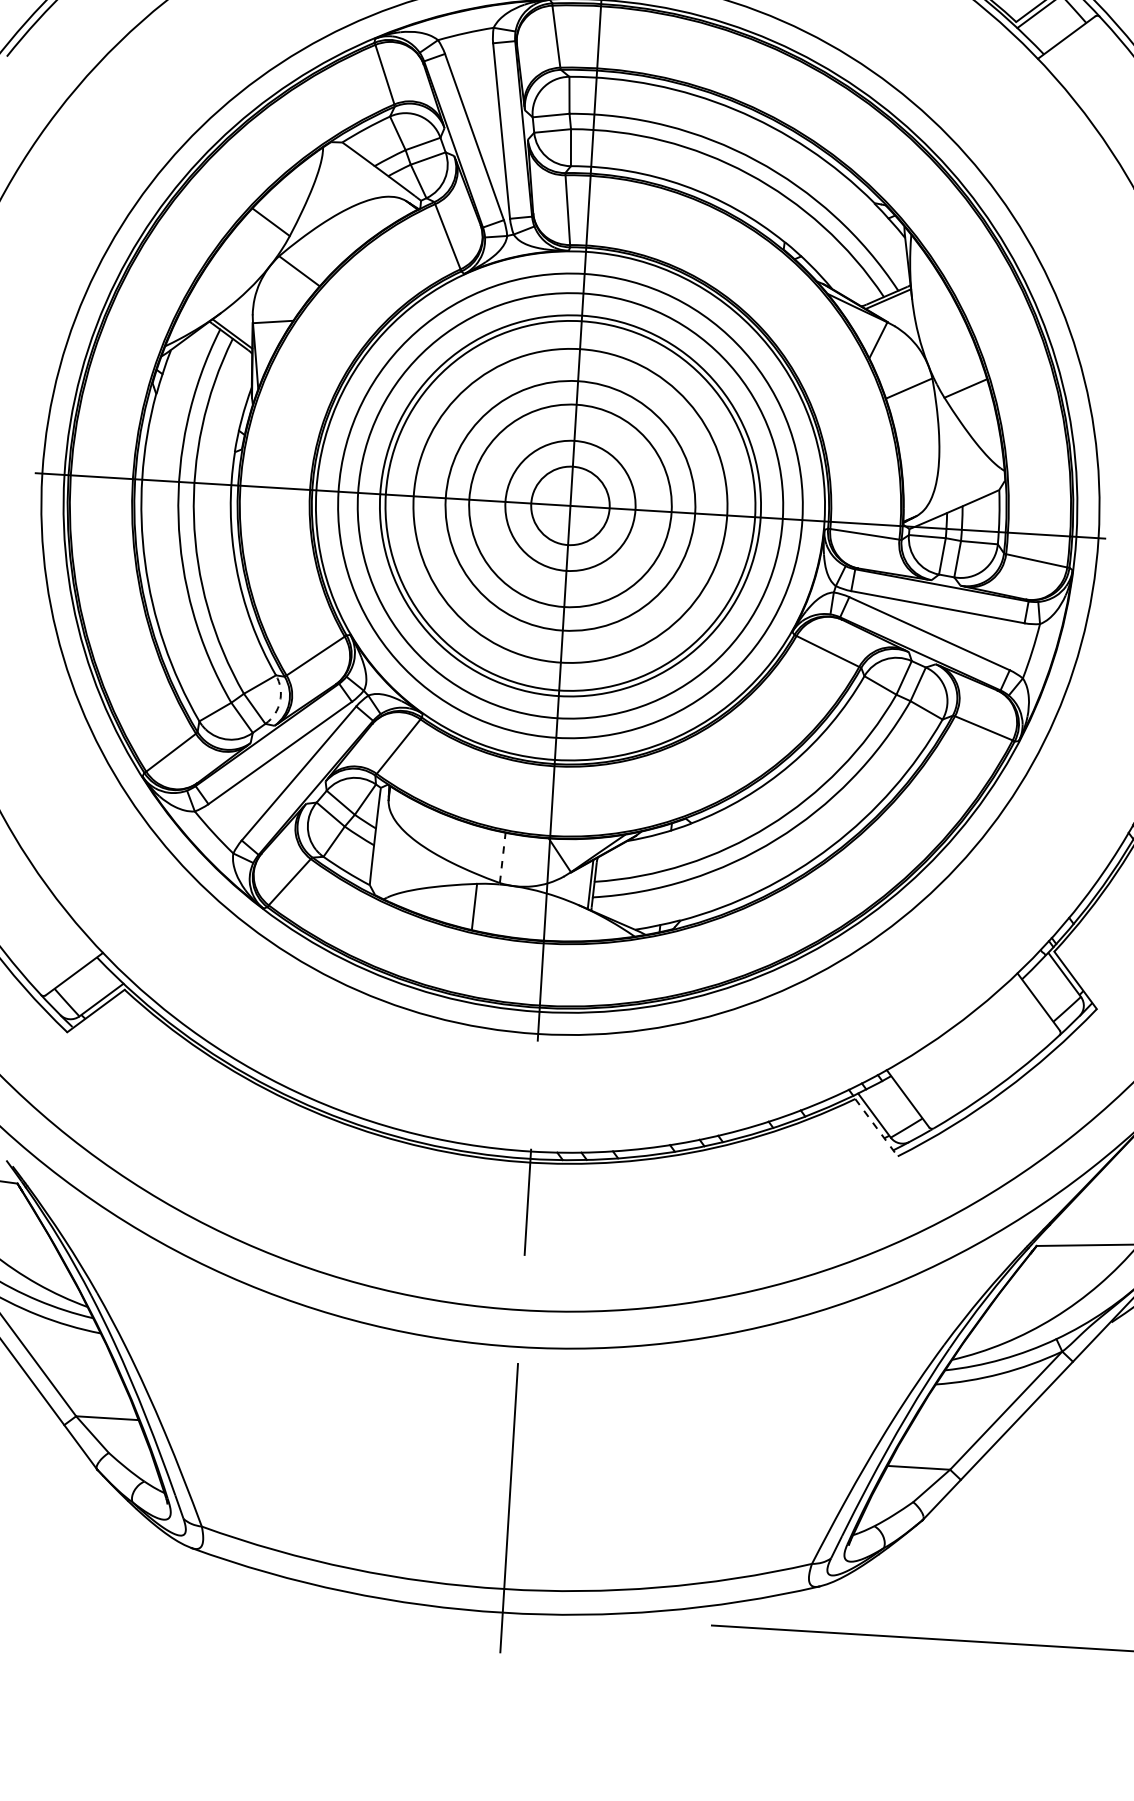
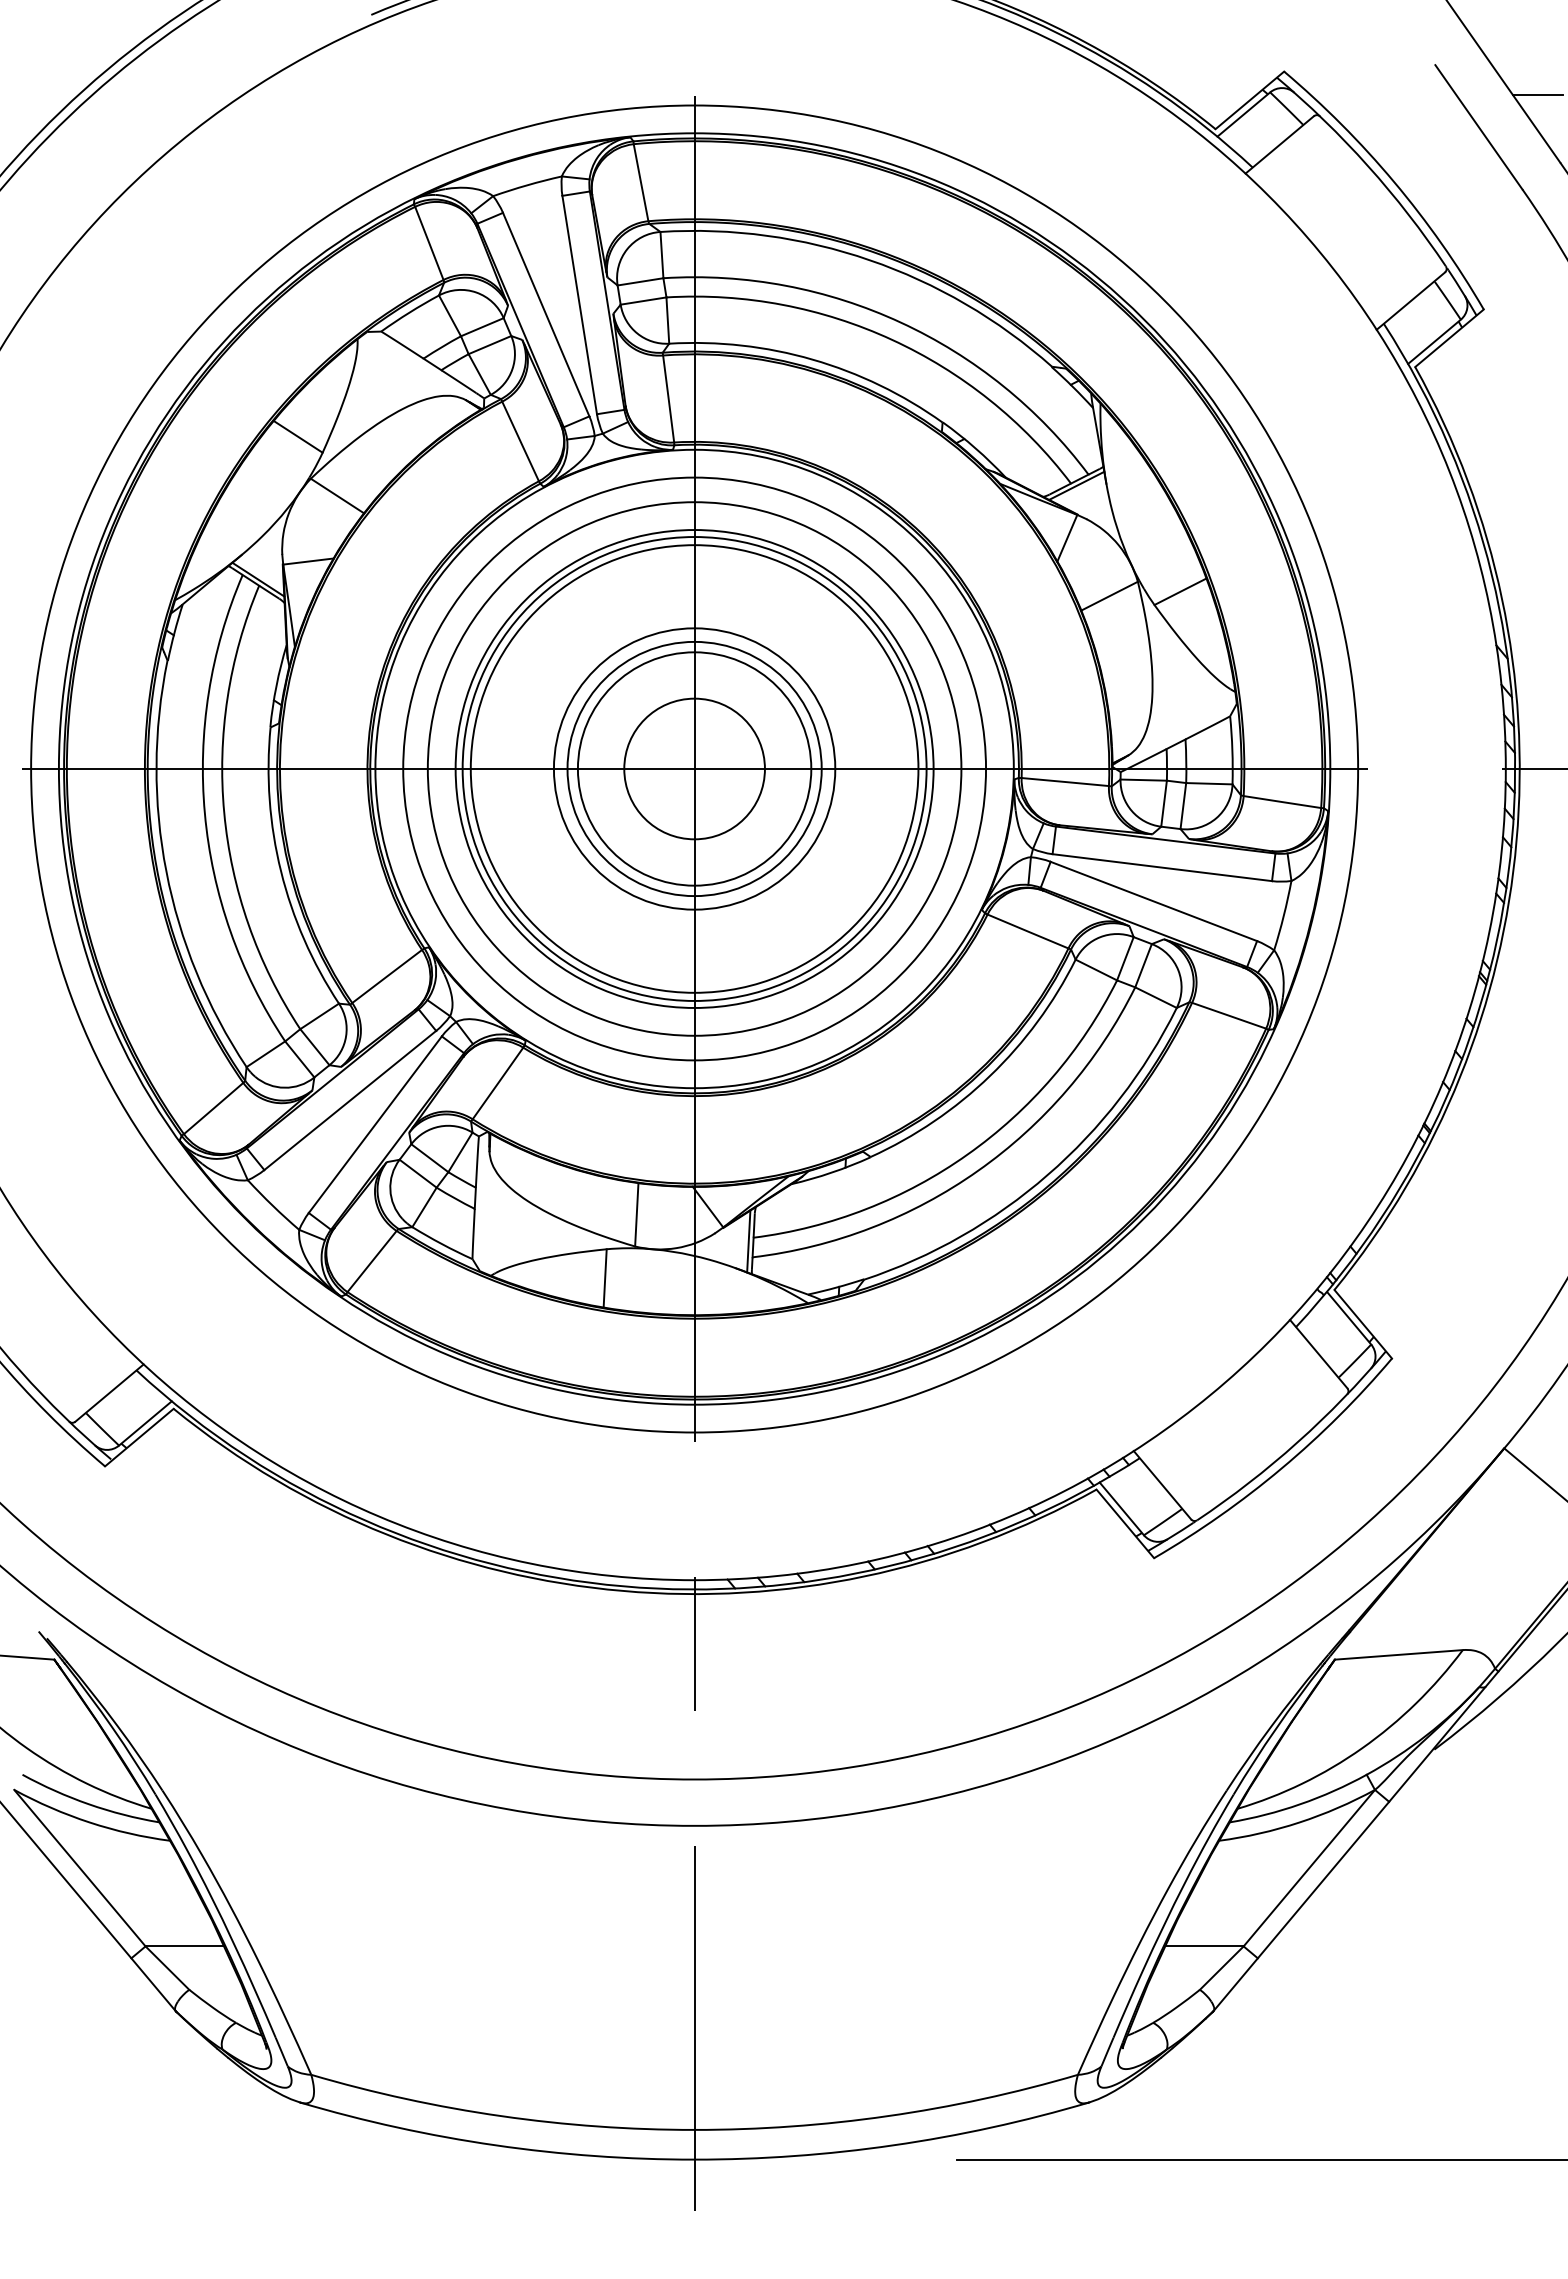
circle: (570, 505) -> (694, 768), size x0.71
circle: (570, 505) -> (694, 768), size x1.43
circle: (570, 505) -> (694, 768), size x1.43
circle: (570, 505) -> (694, 768), size x1.43
arc: (280, 701) -> (346, 1036), dashed -> solid
line: (502, 857) -> (636, 1214), dashed -> solid
line: (876, 1127) -> (1125, 1523), dashed -> solid

